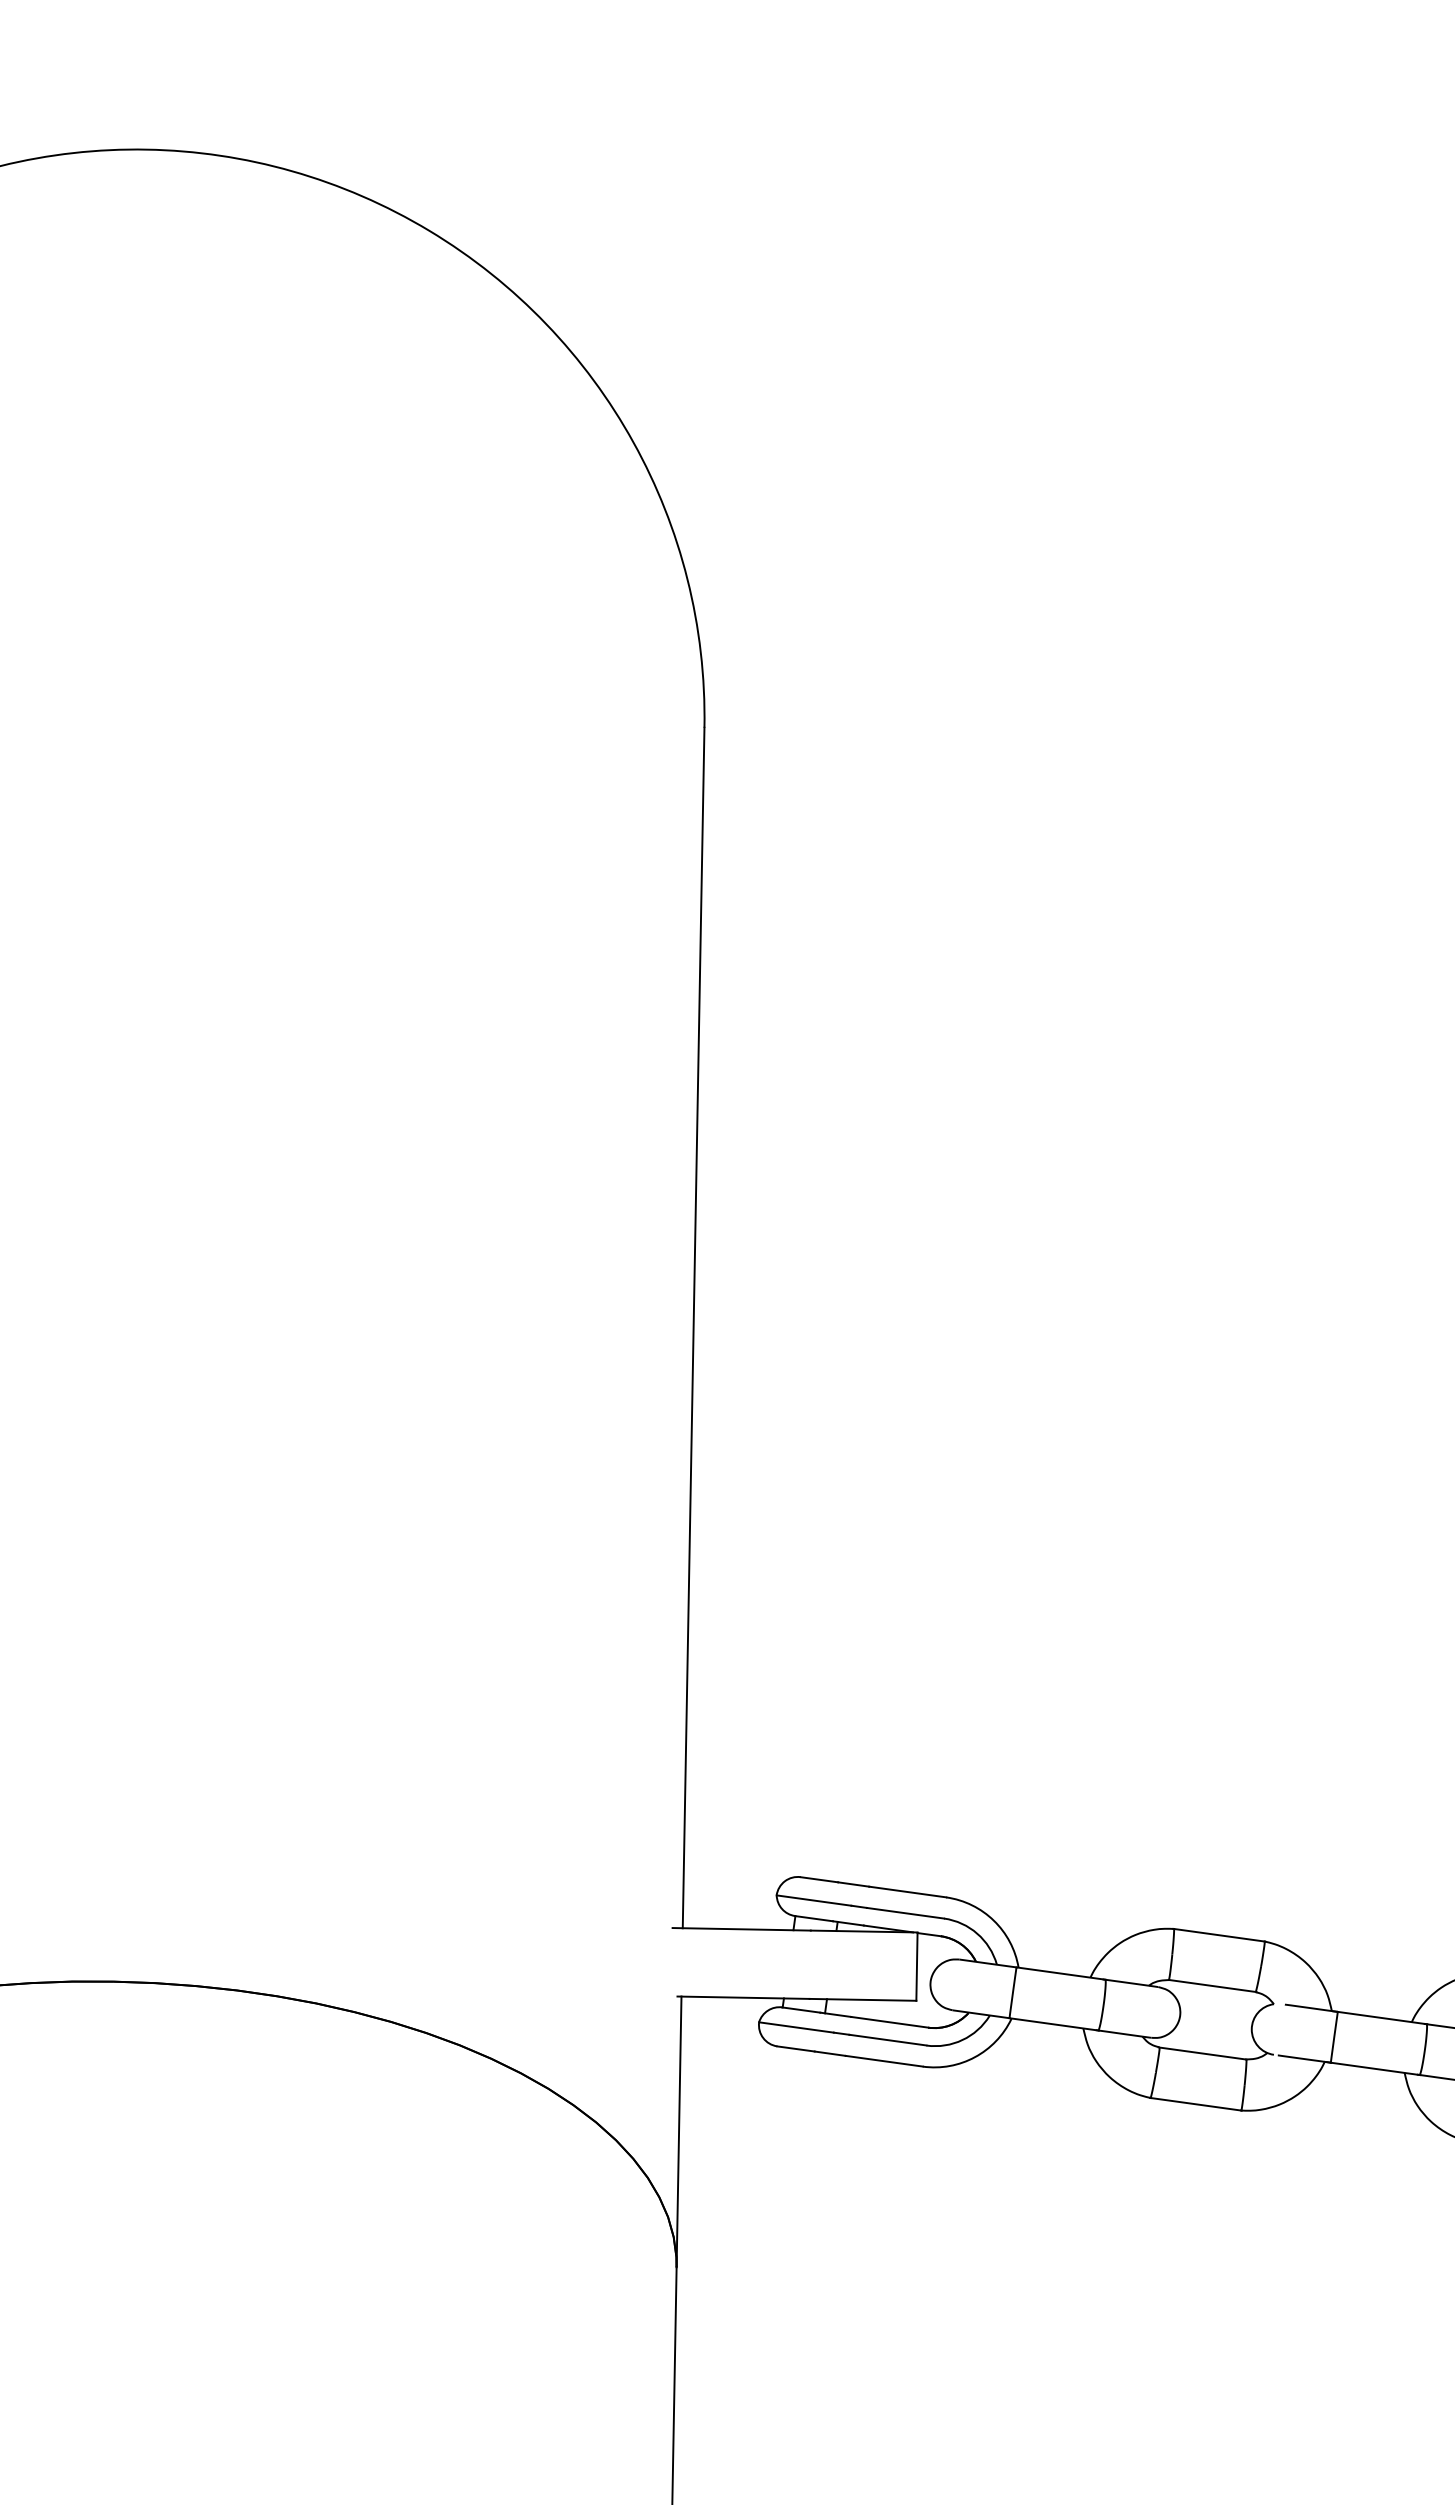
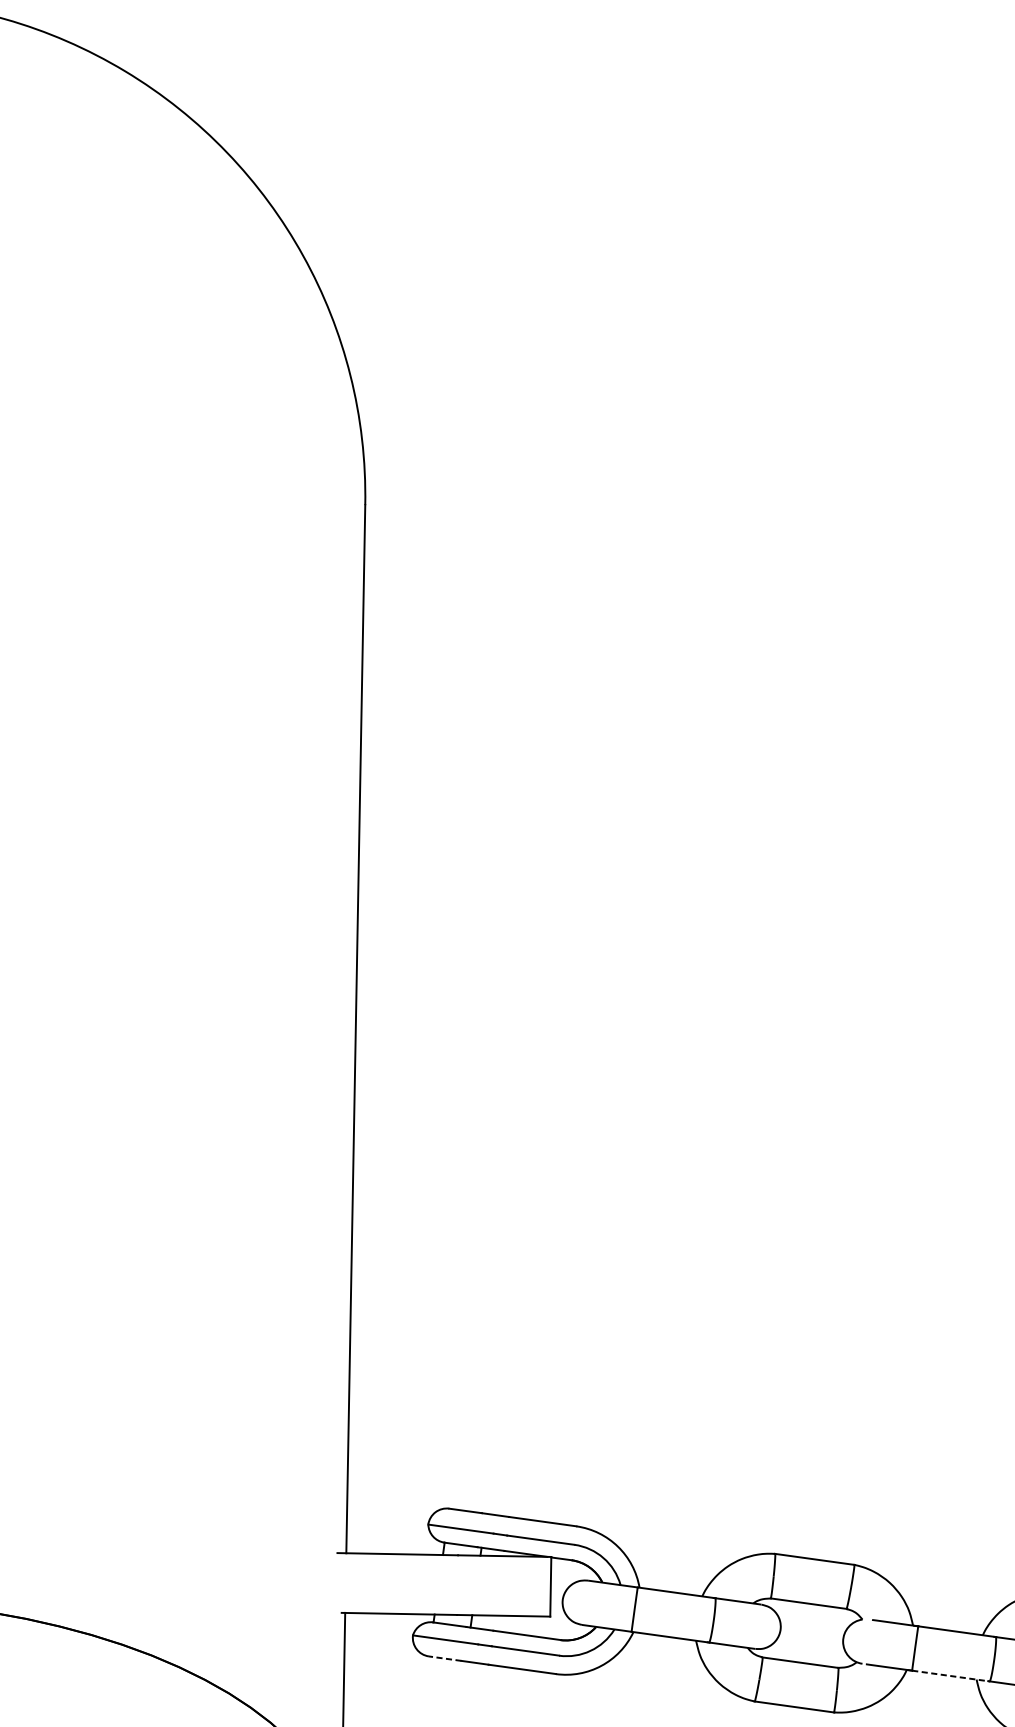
line: (796, 2048) -> (445, 1658), solid -> dashed
line: (1376, 2068) -> (952, 1675), solid -> dashed

